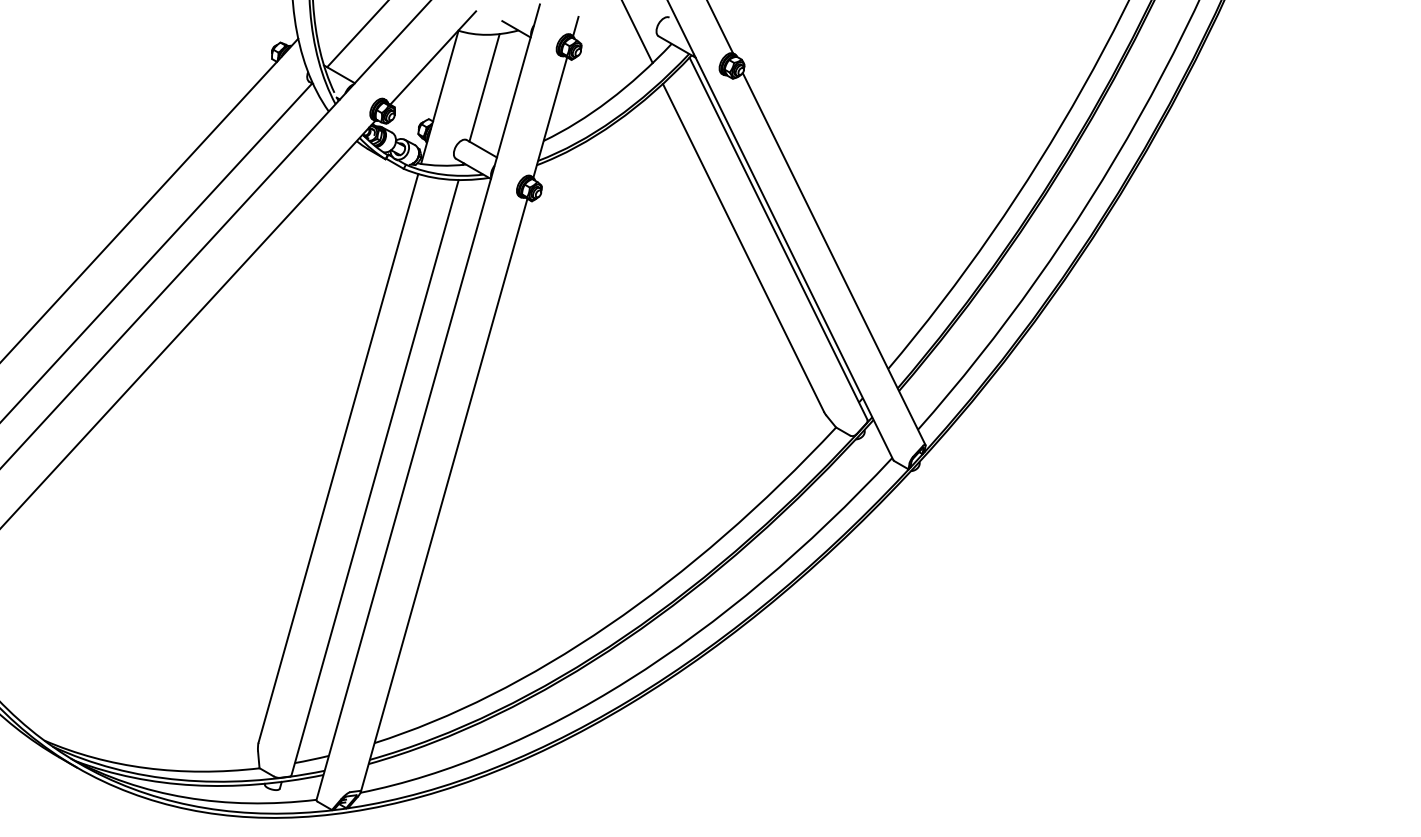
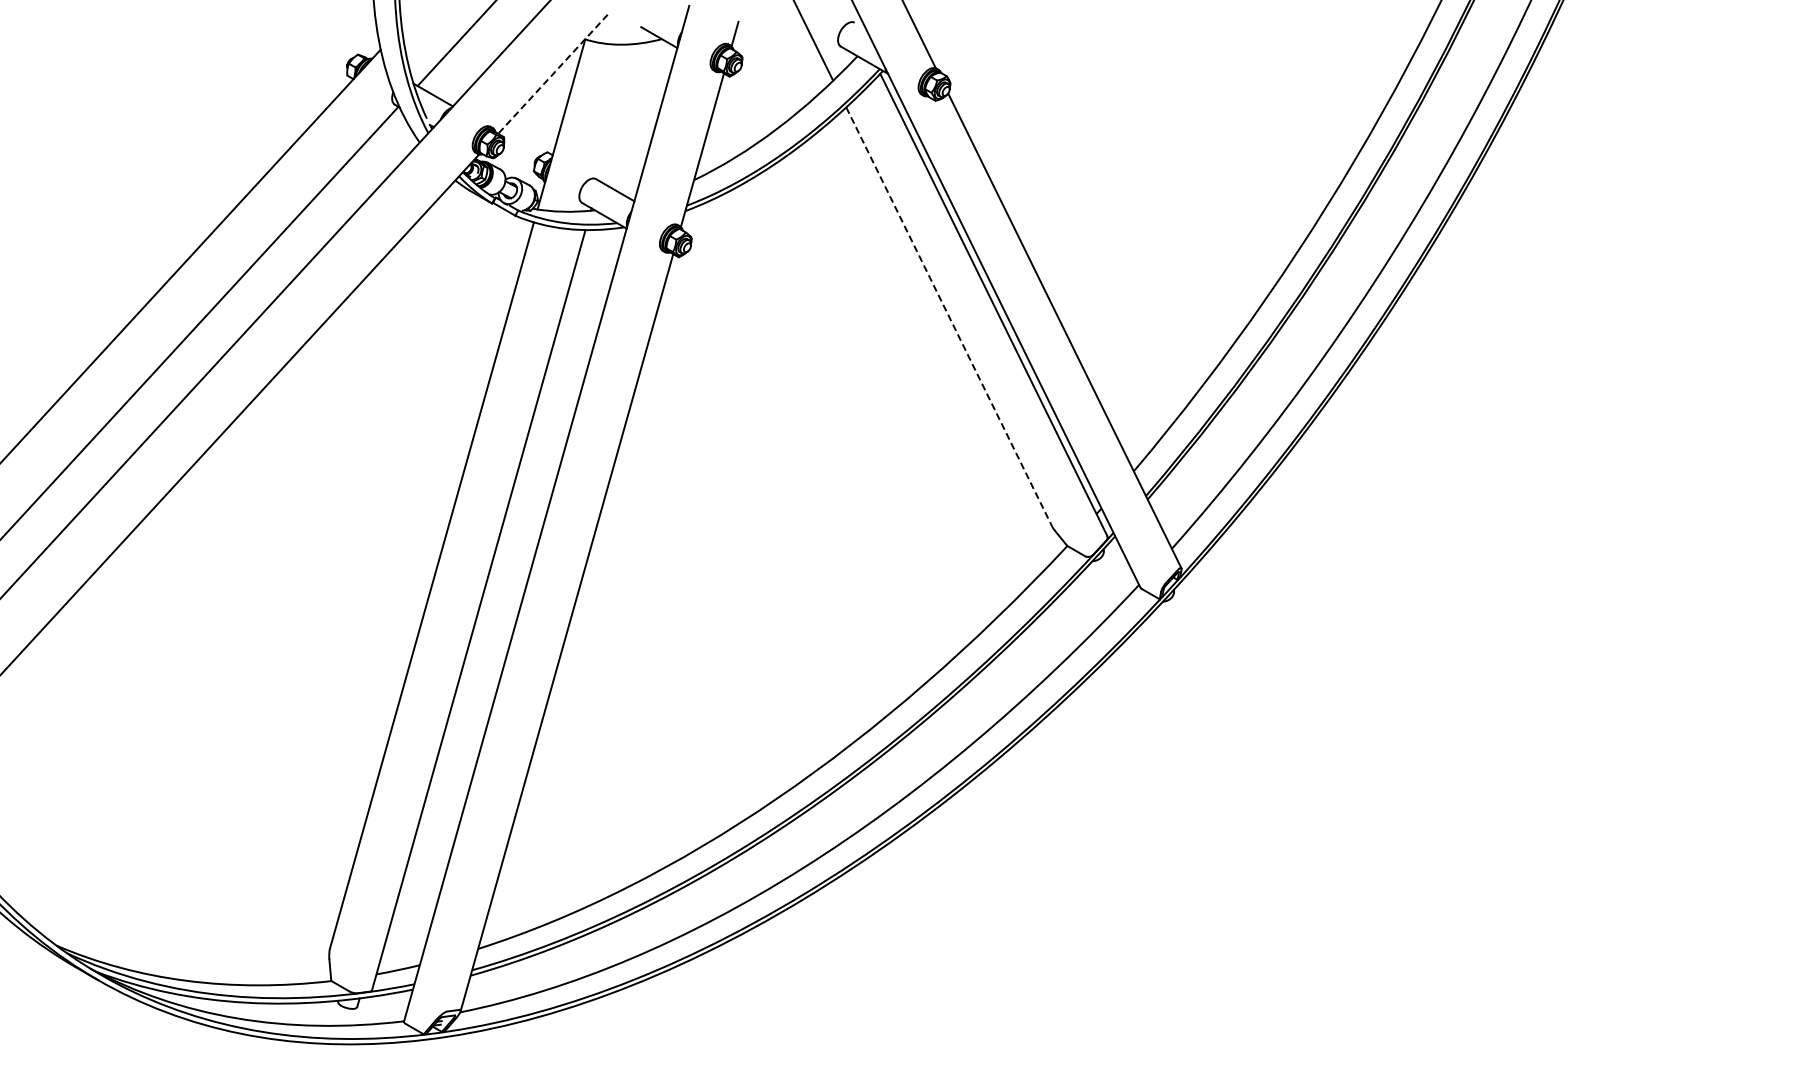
line: (432, 58) -> (552, 74), solid -> dashed
line: (484, 87) -> (618, 112), removed
line: (743, 248) -> (949, 317), solid -> dashed

